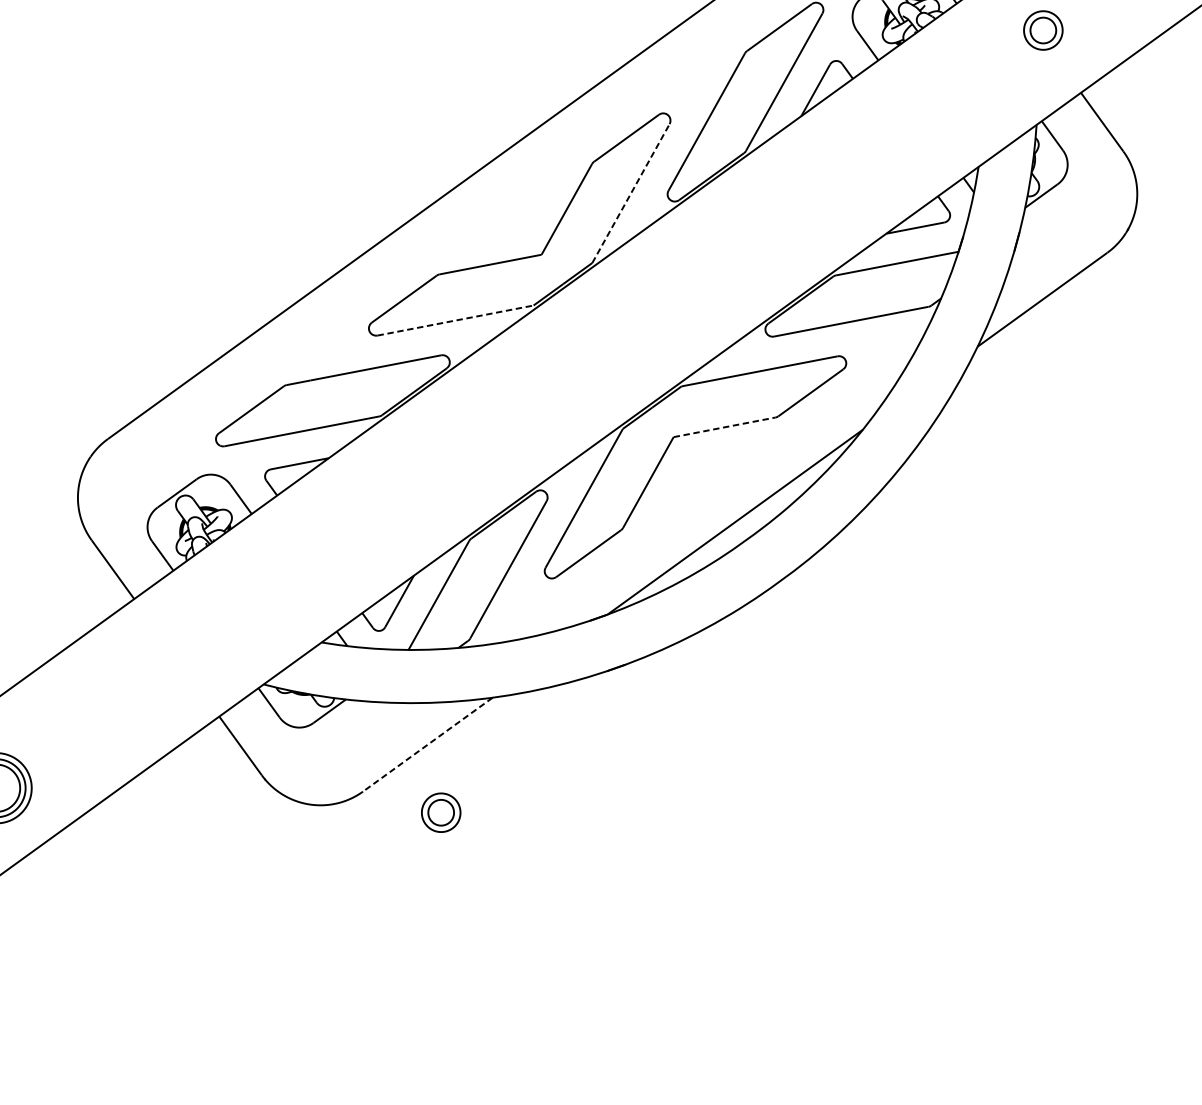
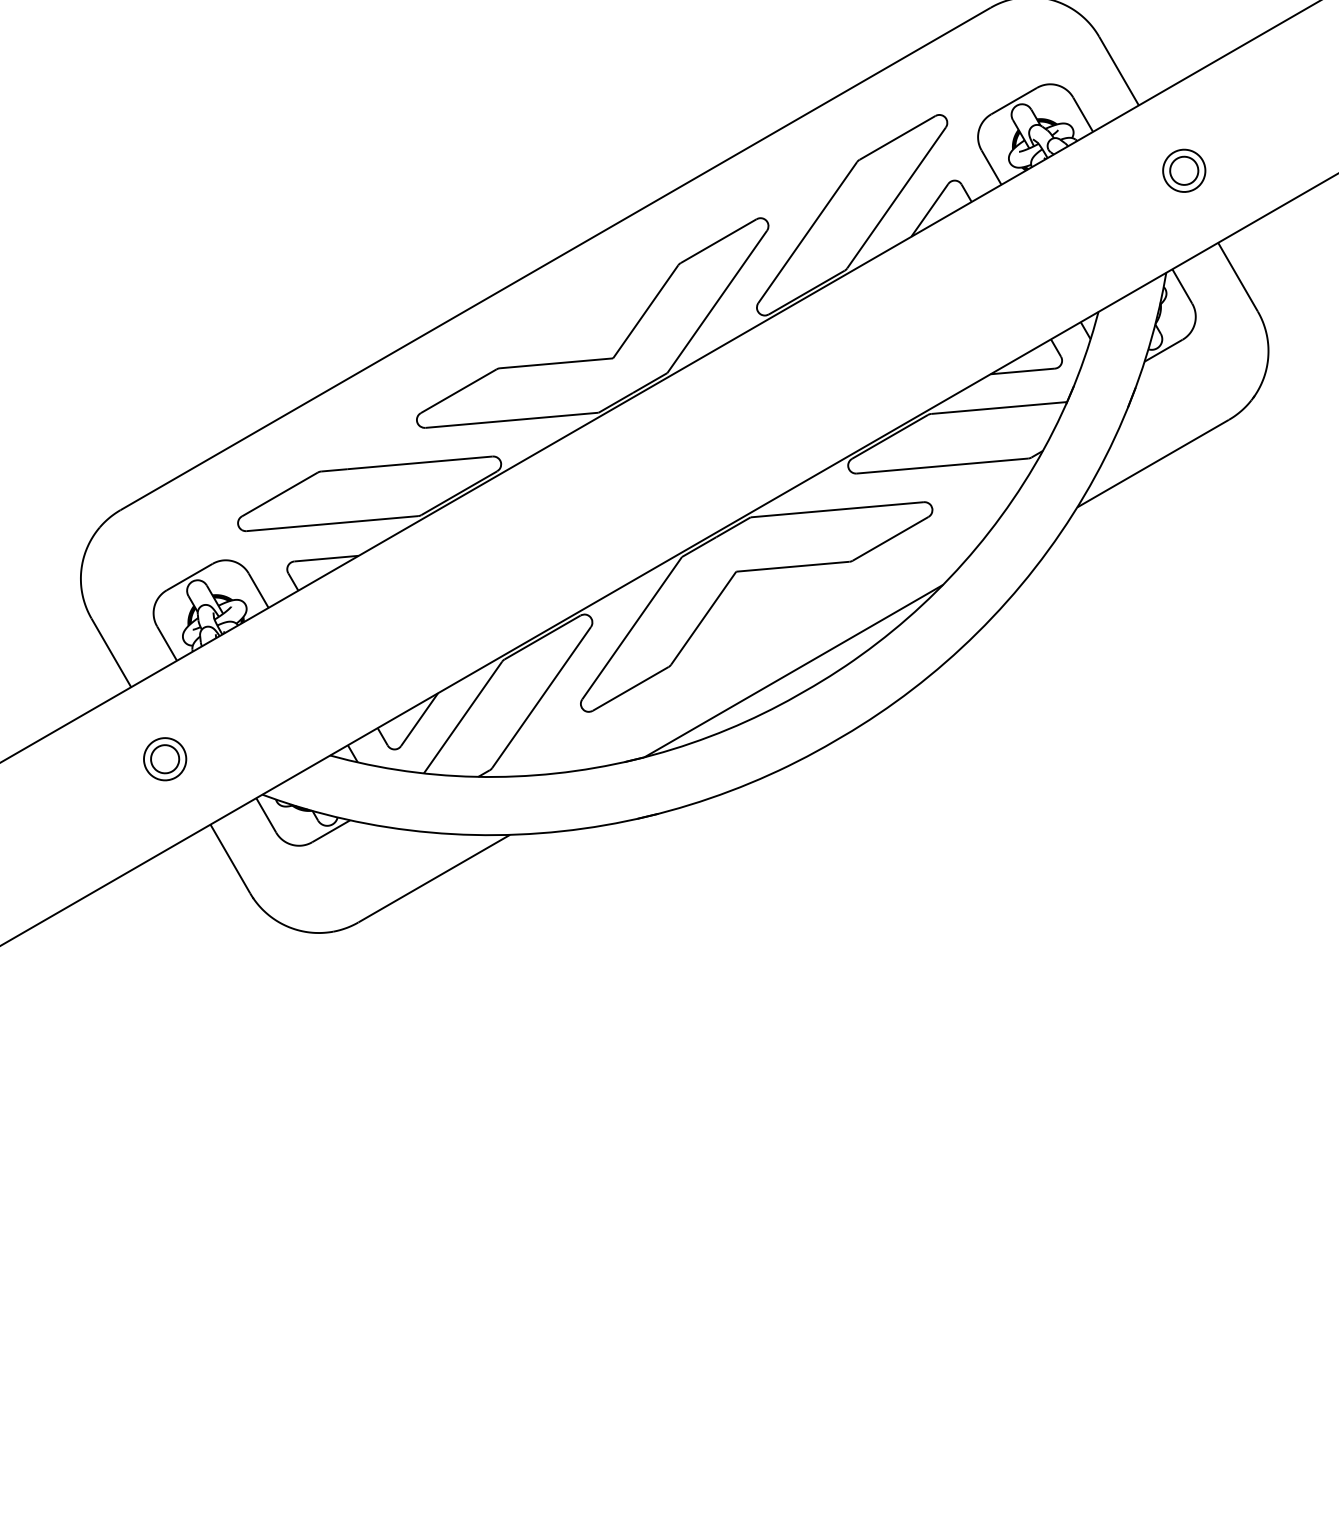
line: (631, 193) -> (717, 301), dashed -> solid
line: (455, 320) -> (512, 420), dashed -> solid
line: (724, 427) -> (792, 566), dashed -> solid
line: (427, 744) -> (433, 878), dashed -> solid
part: (441, 812) -> (165, 759), moved

